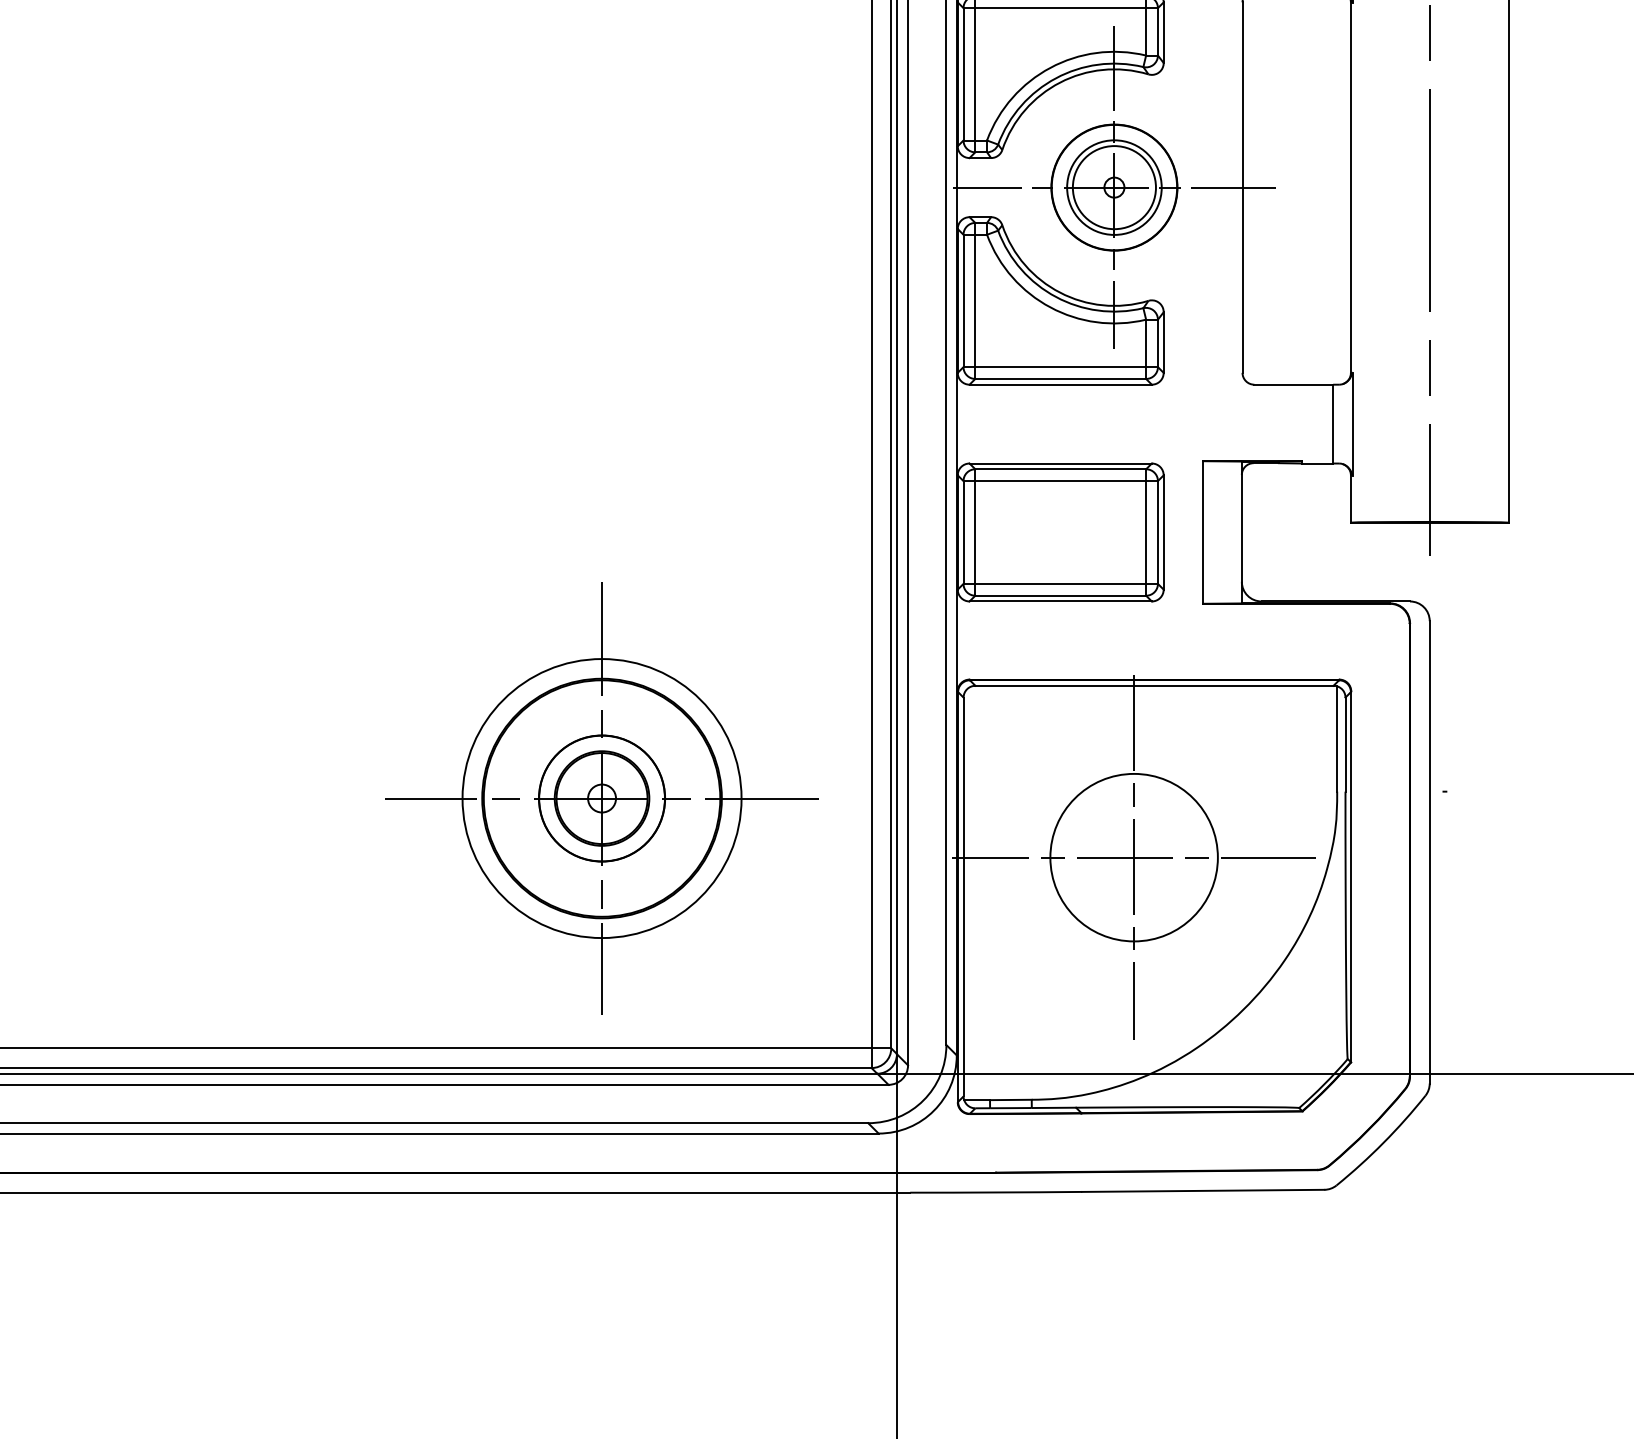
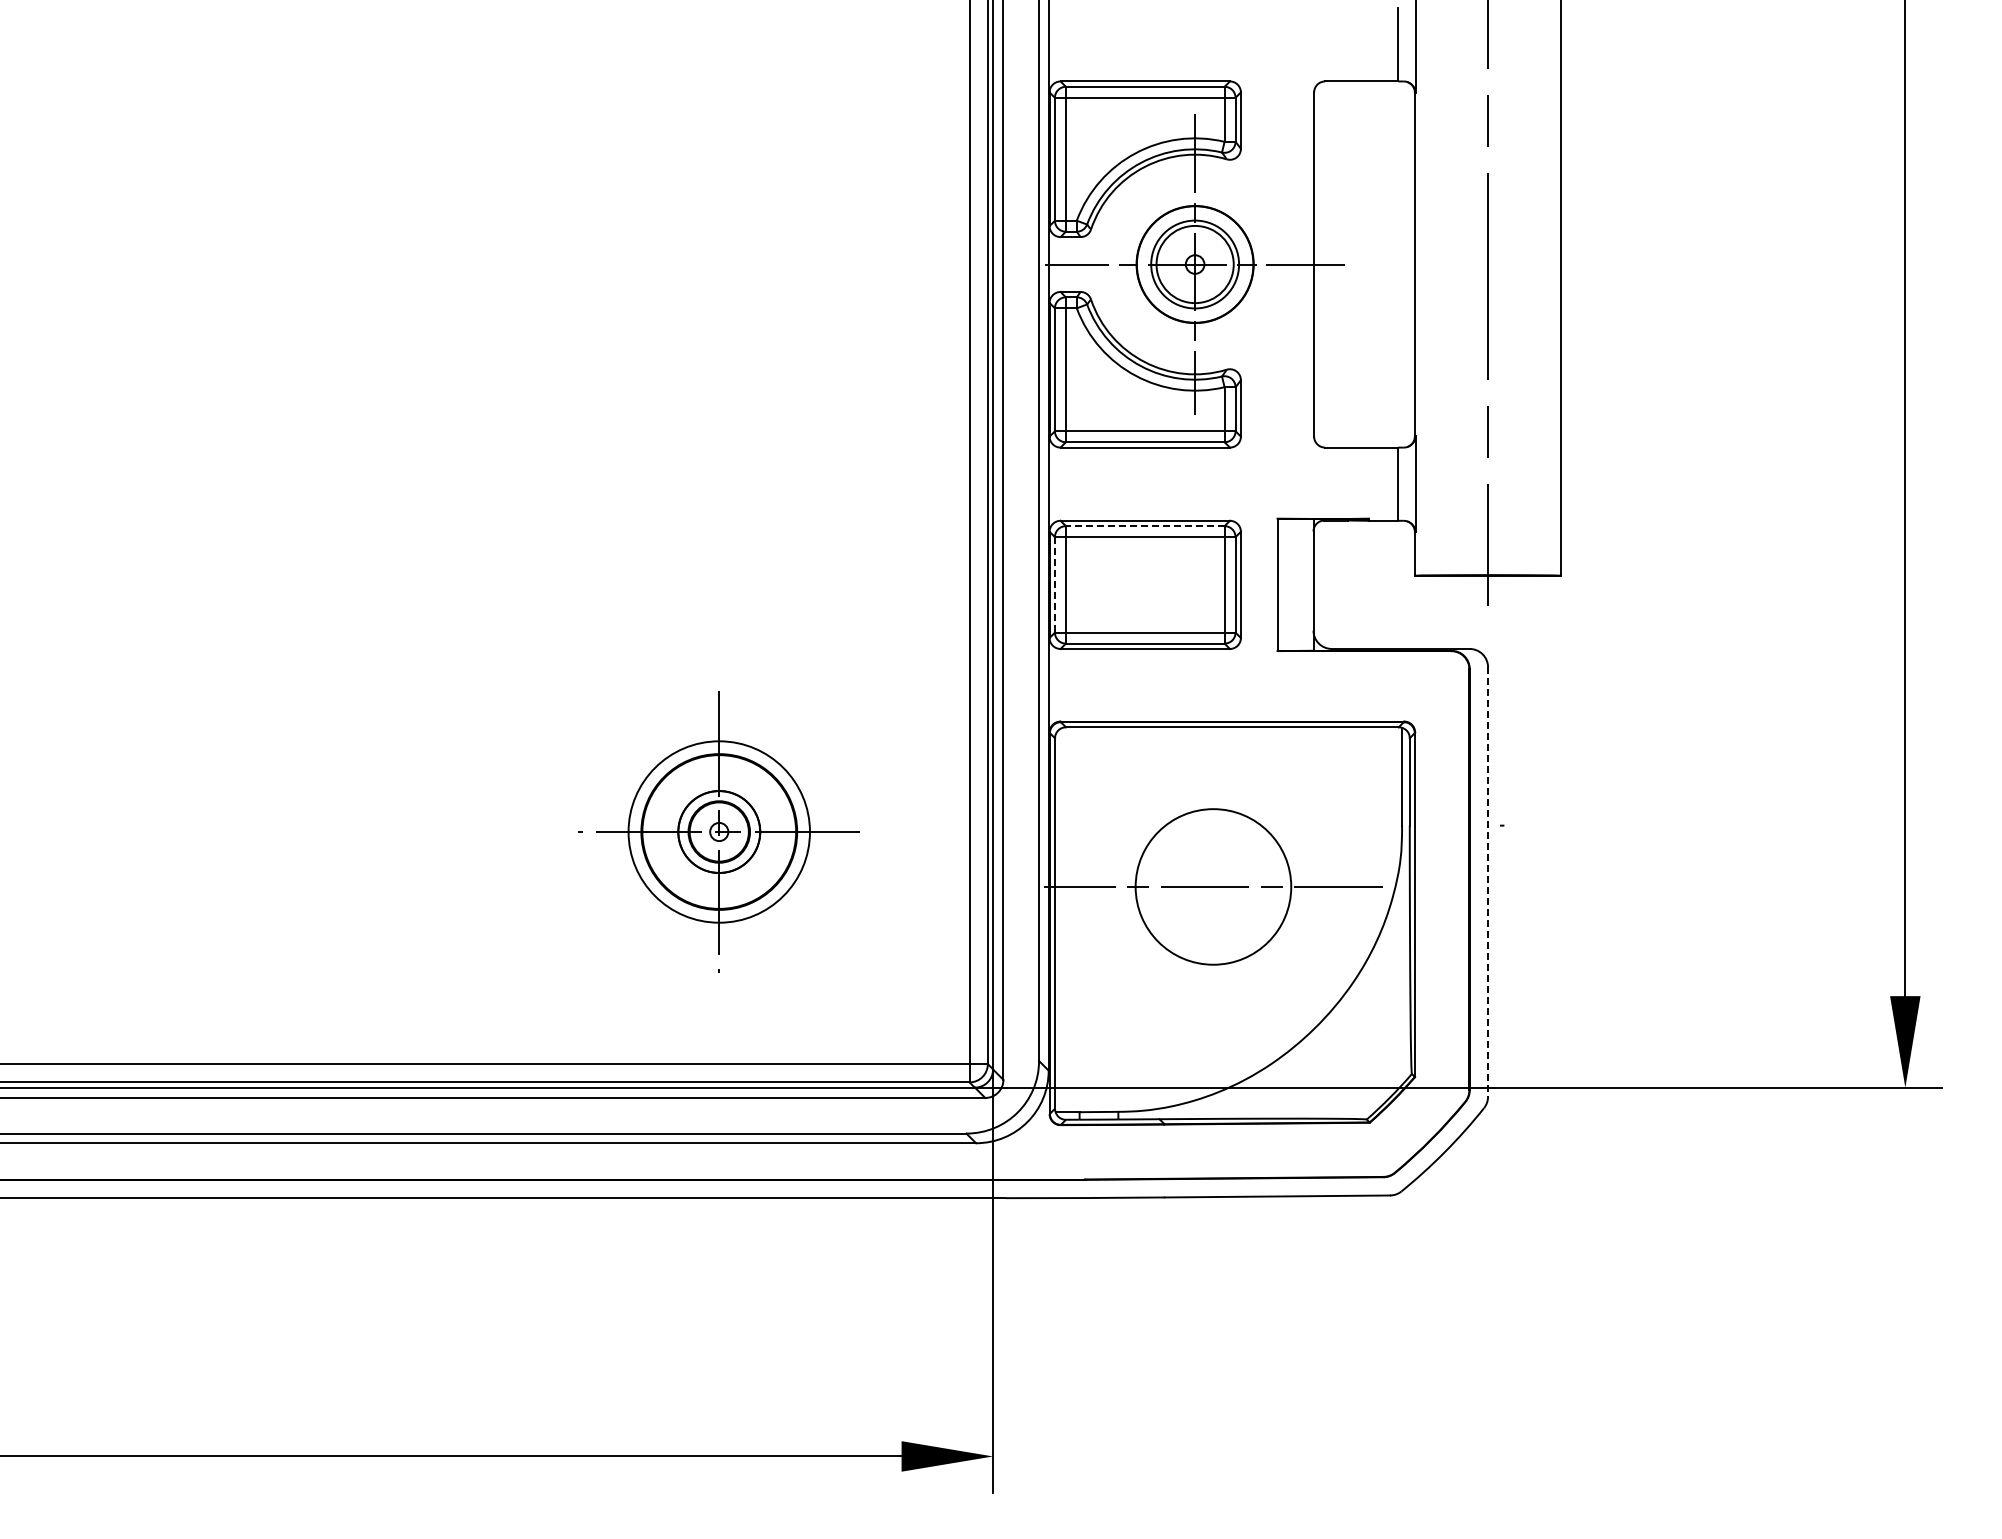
line: (1059, 469) -> (1144, 526), solid -> dashed
line: (963, 532) -> (1054, 584), solid -> dashed
part: (602, 797) -> (719, 831), size x0.7
line: (1430, 852) -> (1488, 882), solid -> dashed
line: (1134, 857) -> (1213, 886), removed

